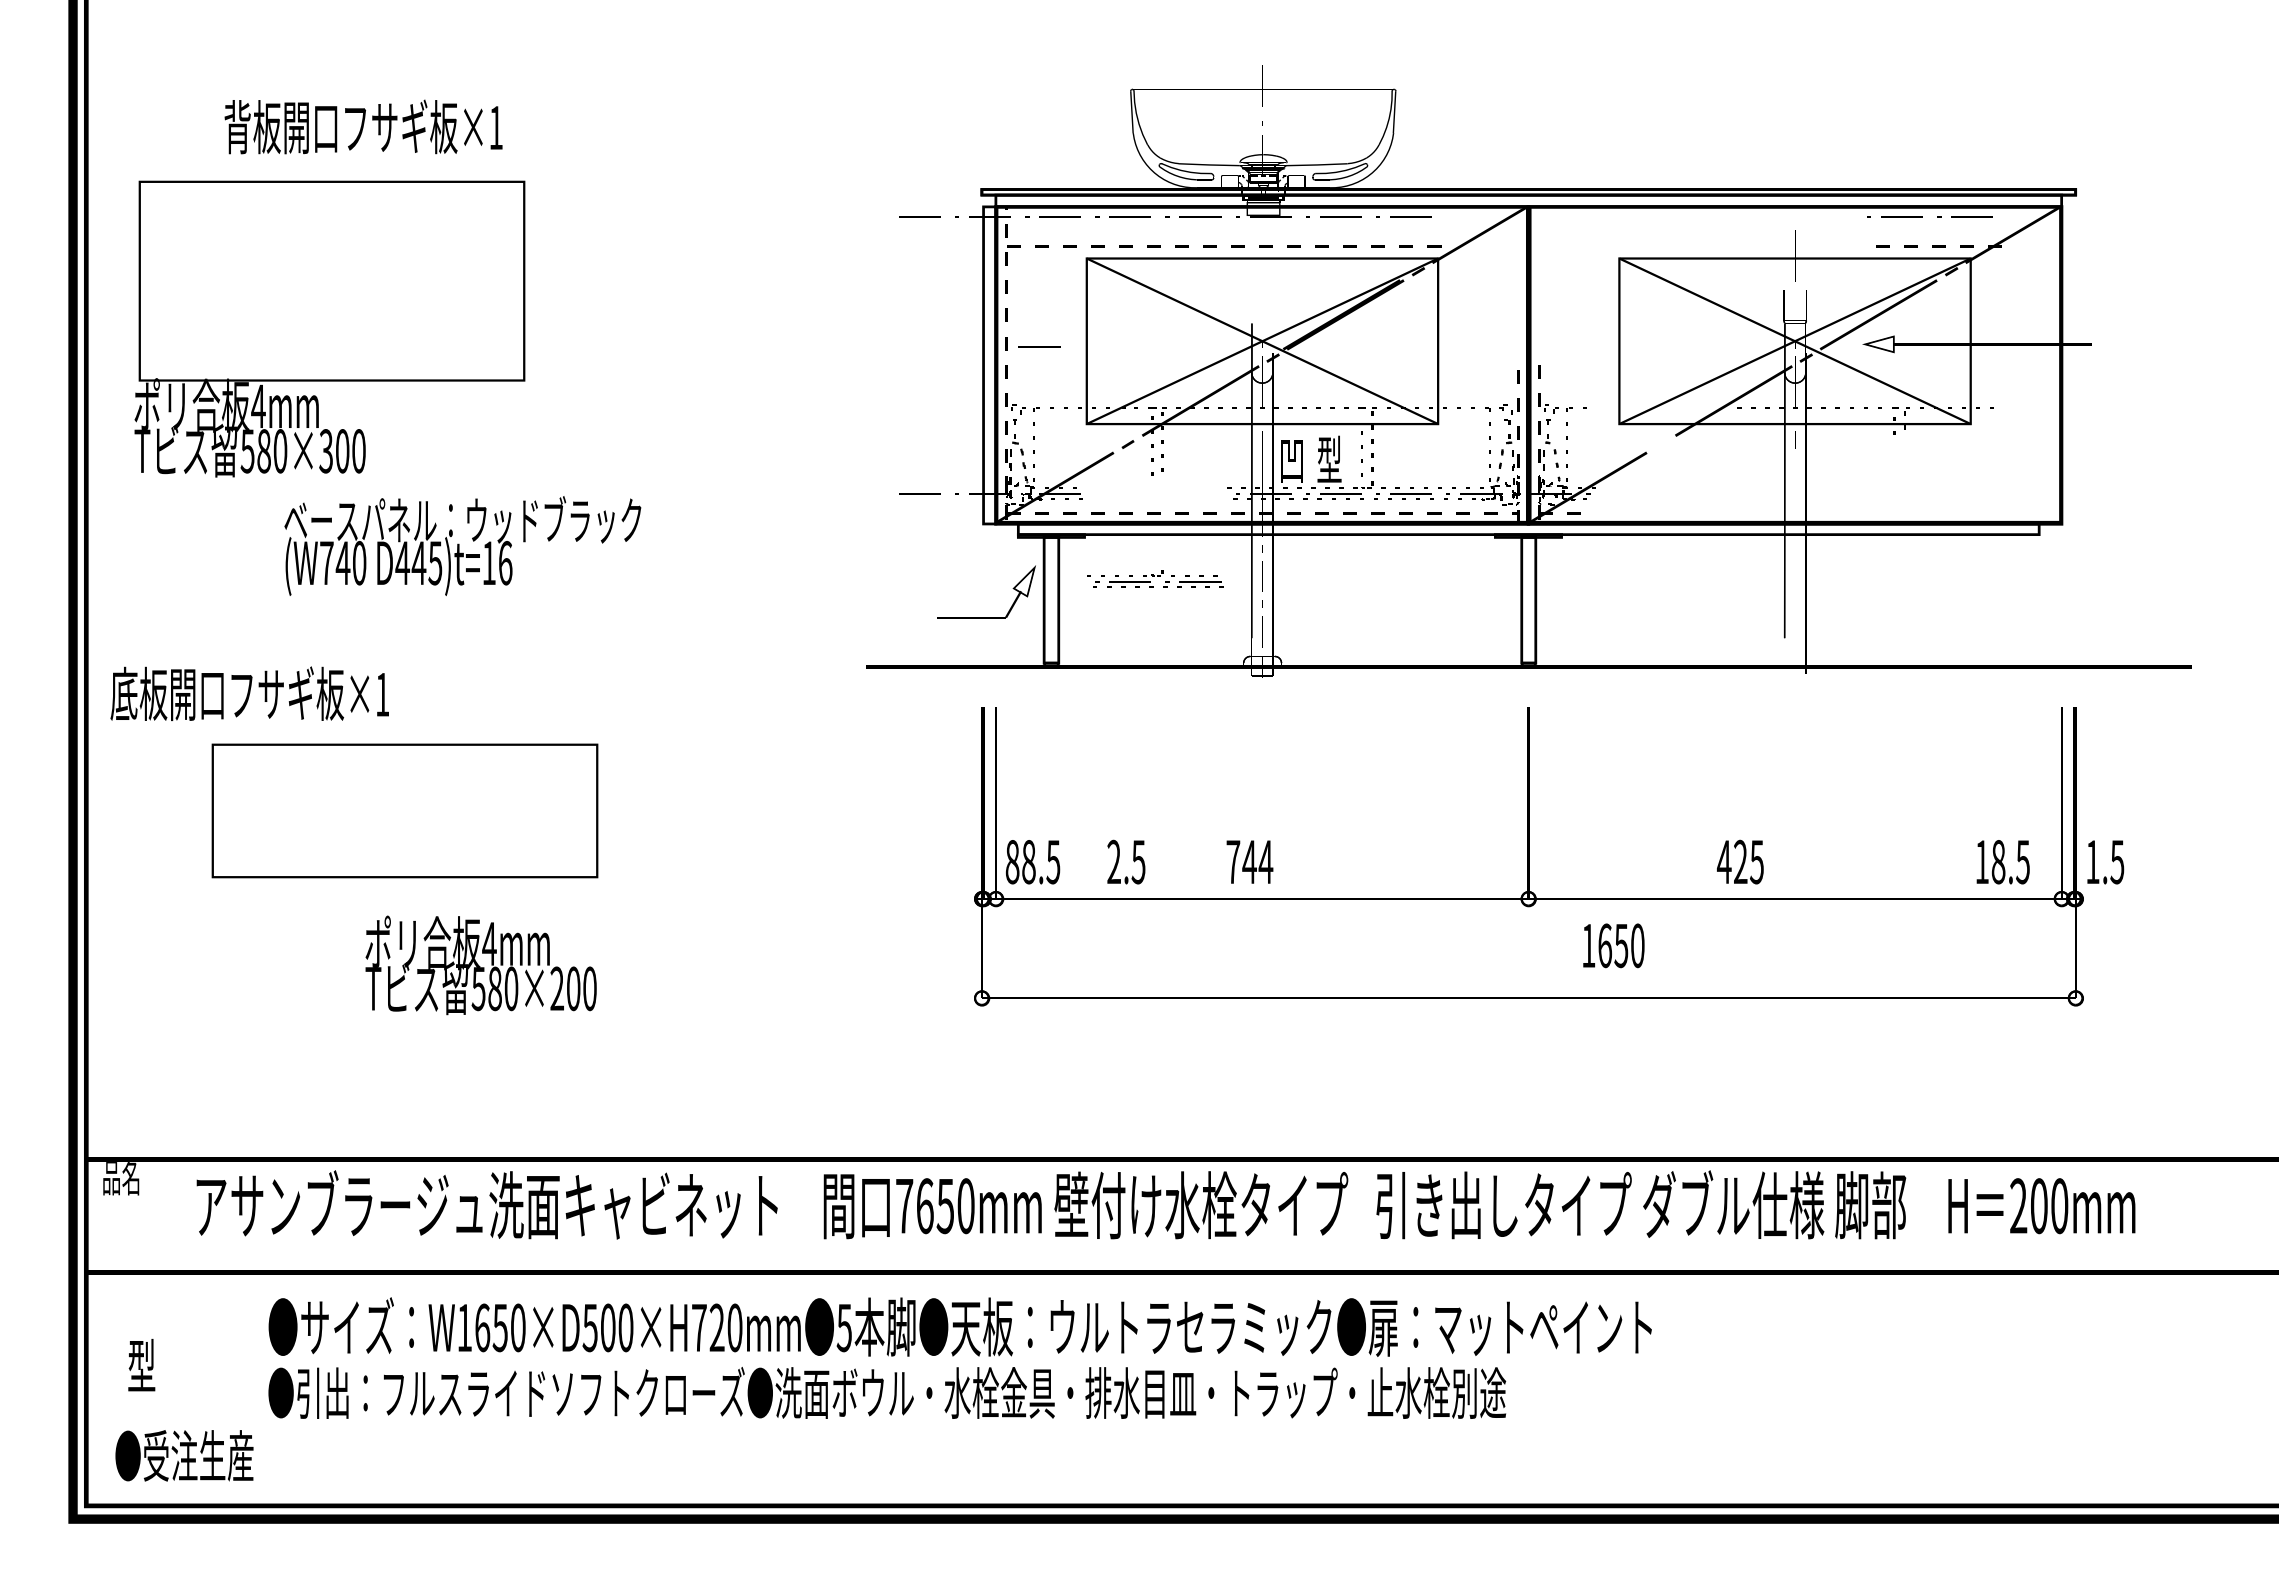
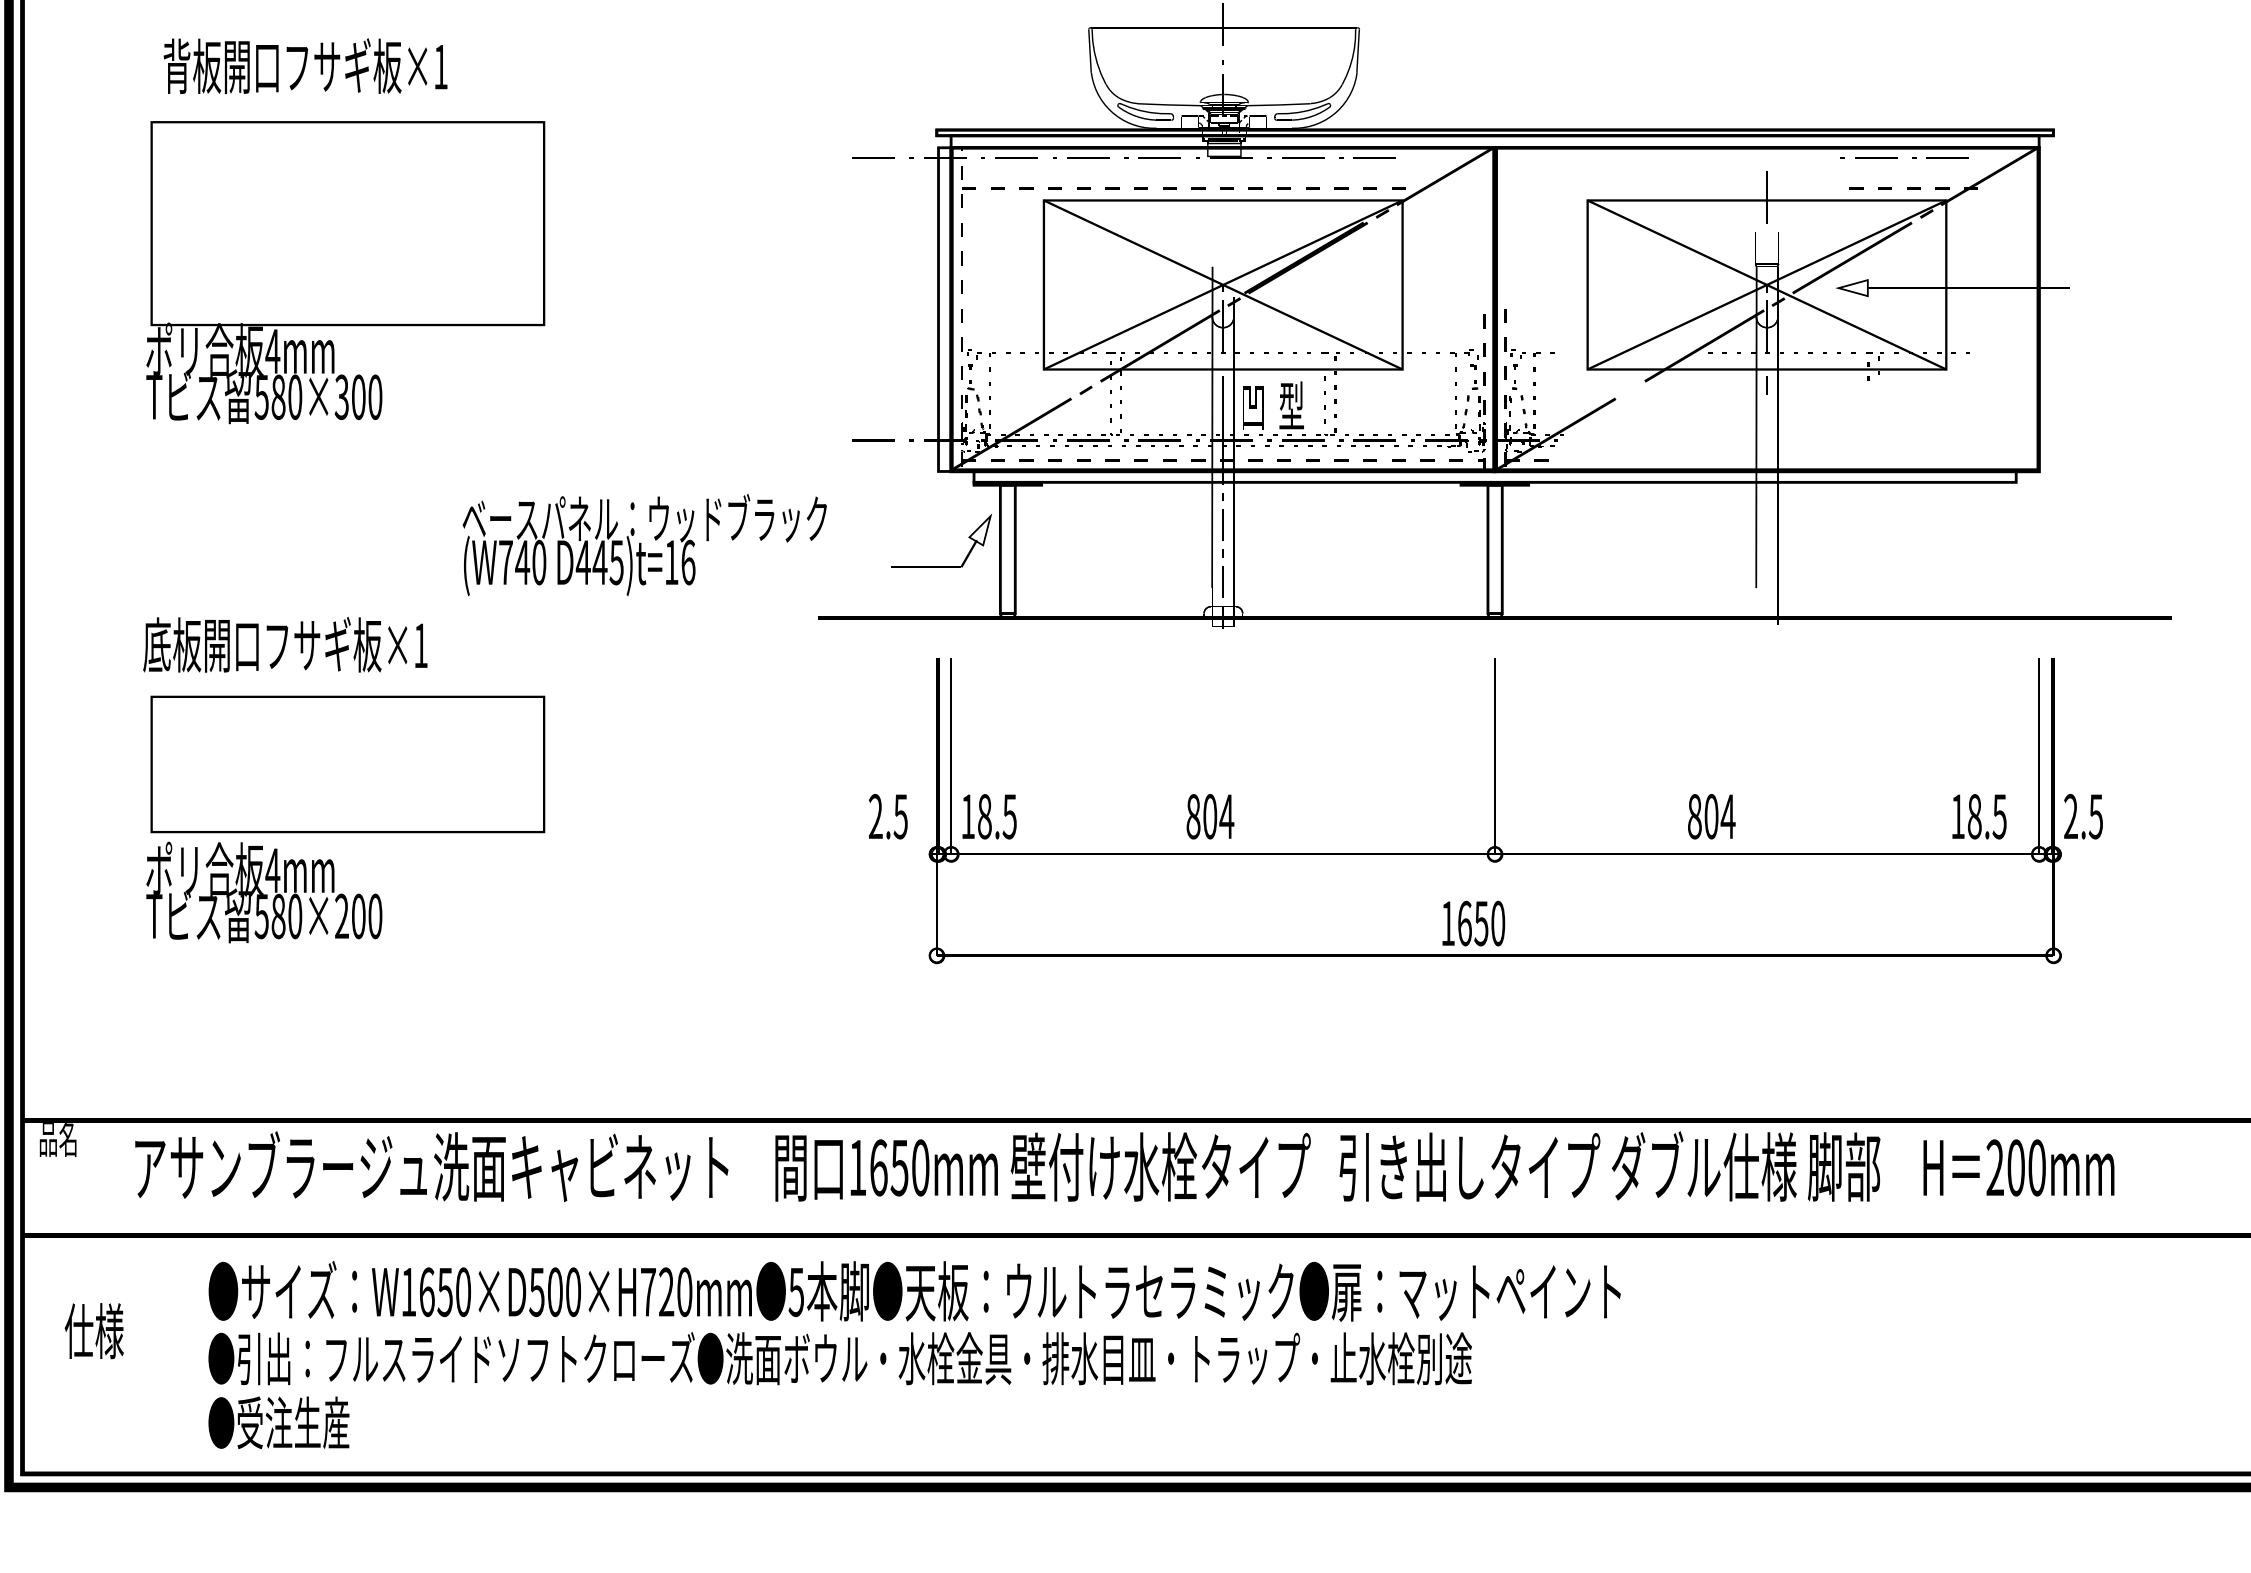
text: (329, 328) -> (345, 271), moved
line: (1039, 346) -> (995, 290), removed
text: (462, 545) -> (644, 544), moved
part: (1155, 578) -> (1114, 437), moved
text: (249, 693) -> (285, 644), moved
text: (1126, 861) -> (888, 816), moved
text: (1241, 861) -> (1201, 816), 744 -> 804
text: (1740, 861) -> (1711, 816), 425 -> 804
text: (2092, 861) -> (2070, 816), 1.5 -> 2.5
text: (1012, 862) -> (968, 817), 88.5 -> 18.5
text: (1613, 945) -> (1473, 923), moved
text: (480, 965) -> (263, 892), moved
text: (904, 1206) -> (857, 1168), 7650mm -> 1650mm
text: (156, 1365) -> (94, 1330), 型 -> 仕様
text: (184, 1455) -> (278, 1422), moved

